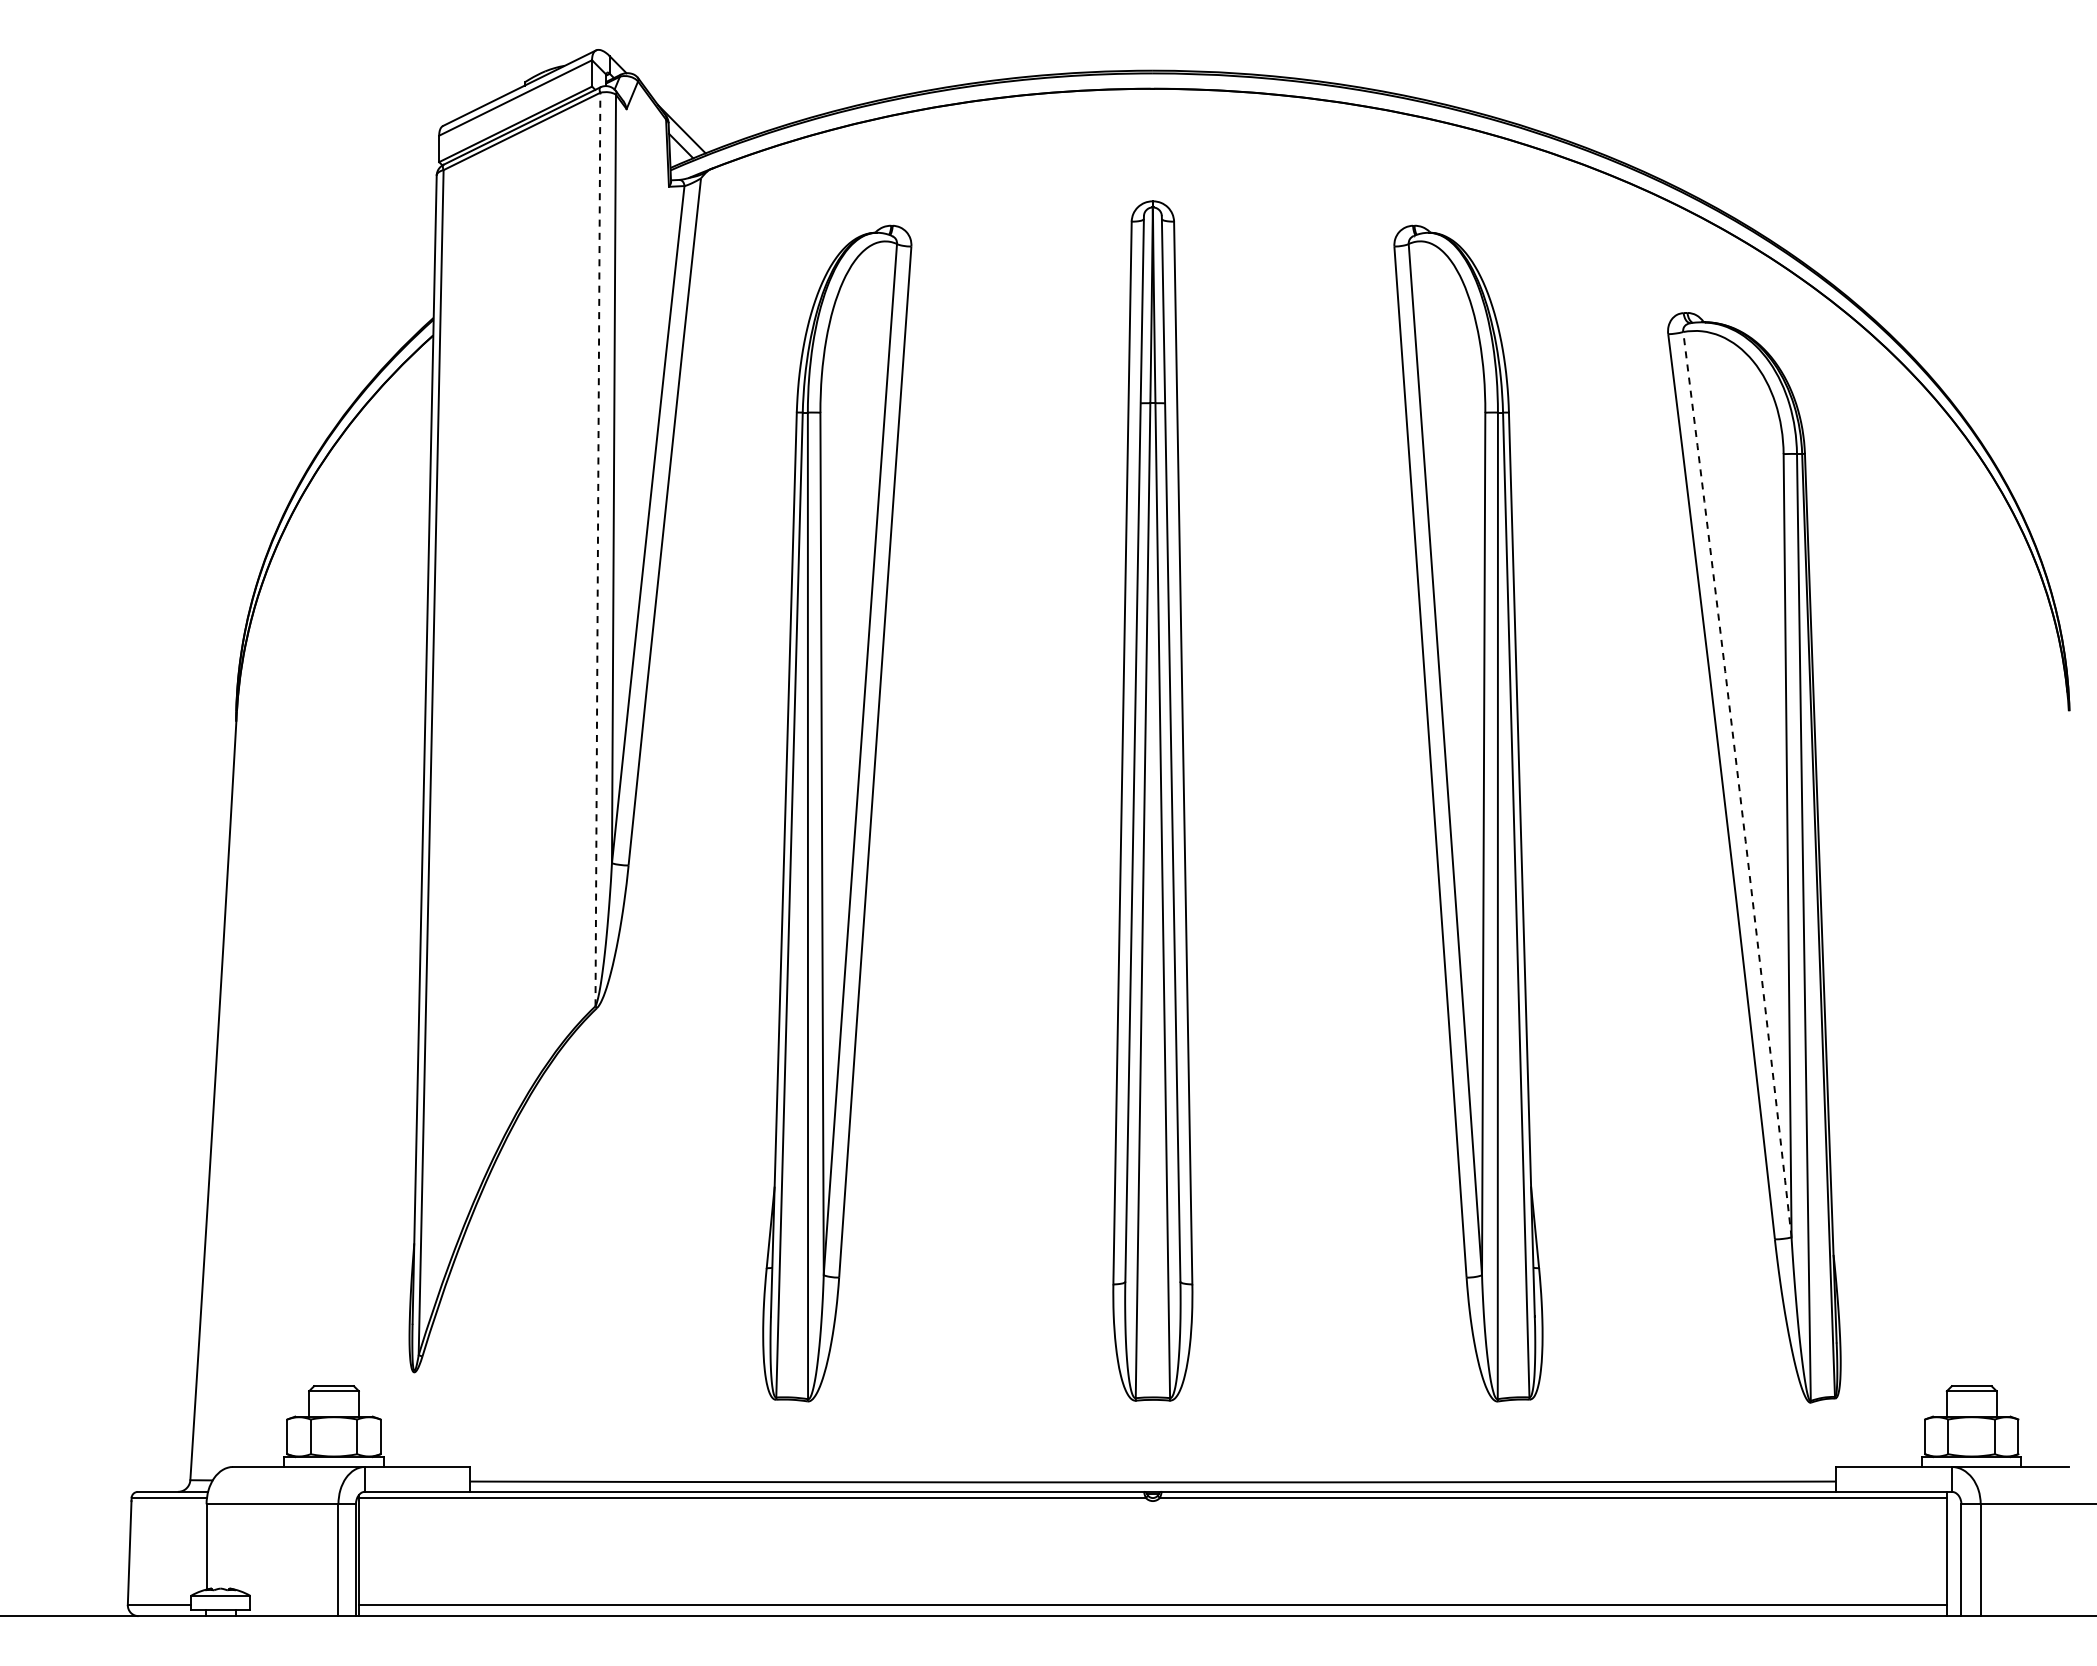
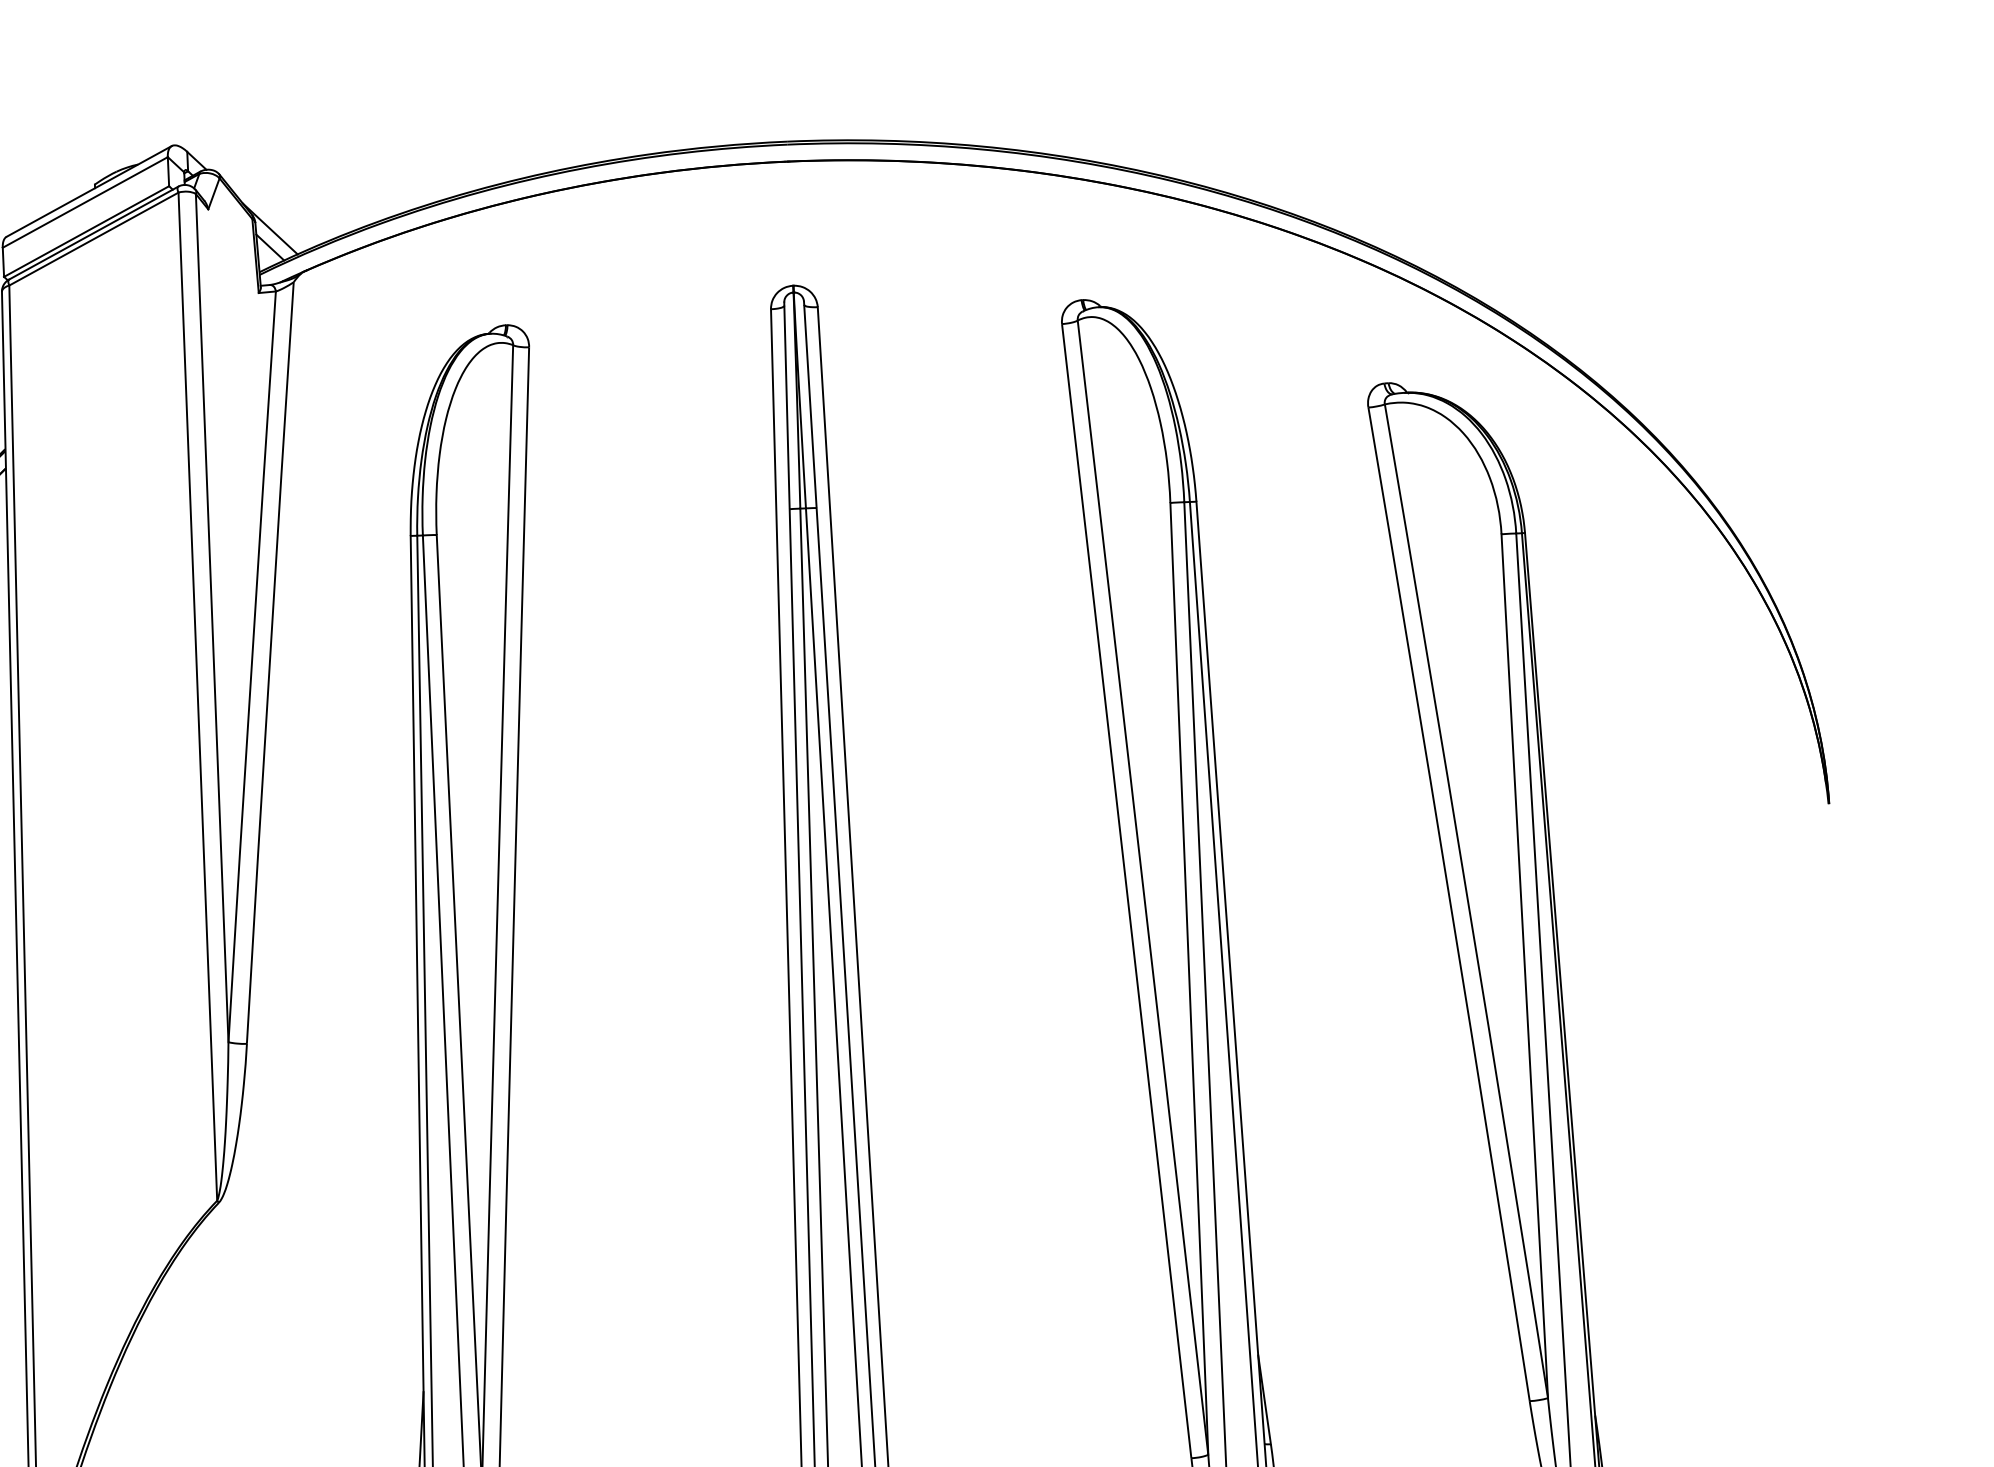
line: (597, 549) -> (197, 696), dashed -> solid
arc: (1738, 784) -> (1467, 901), dashed -> solid

